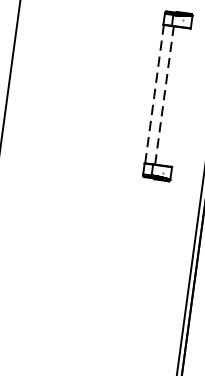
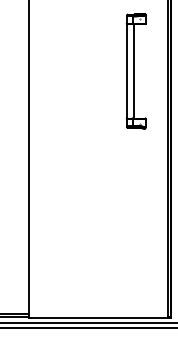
line: (155, 93) -> (127, 70), dashed -> solid
line: (165, 94) -> (134, 70), dashed -> solid

